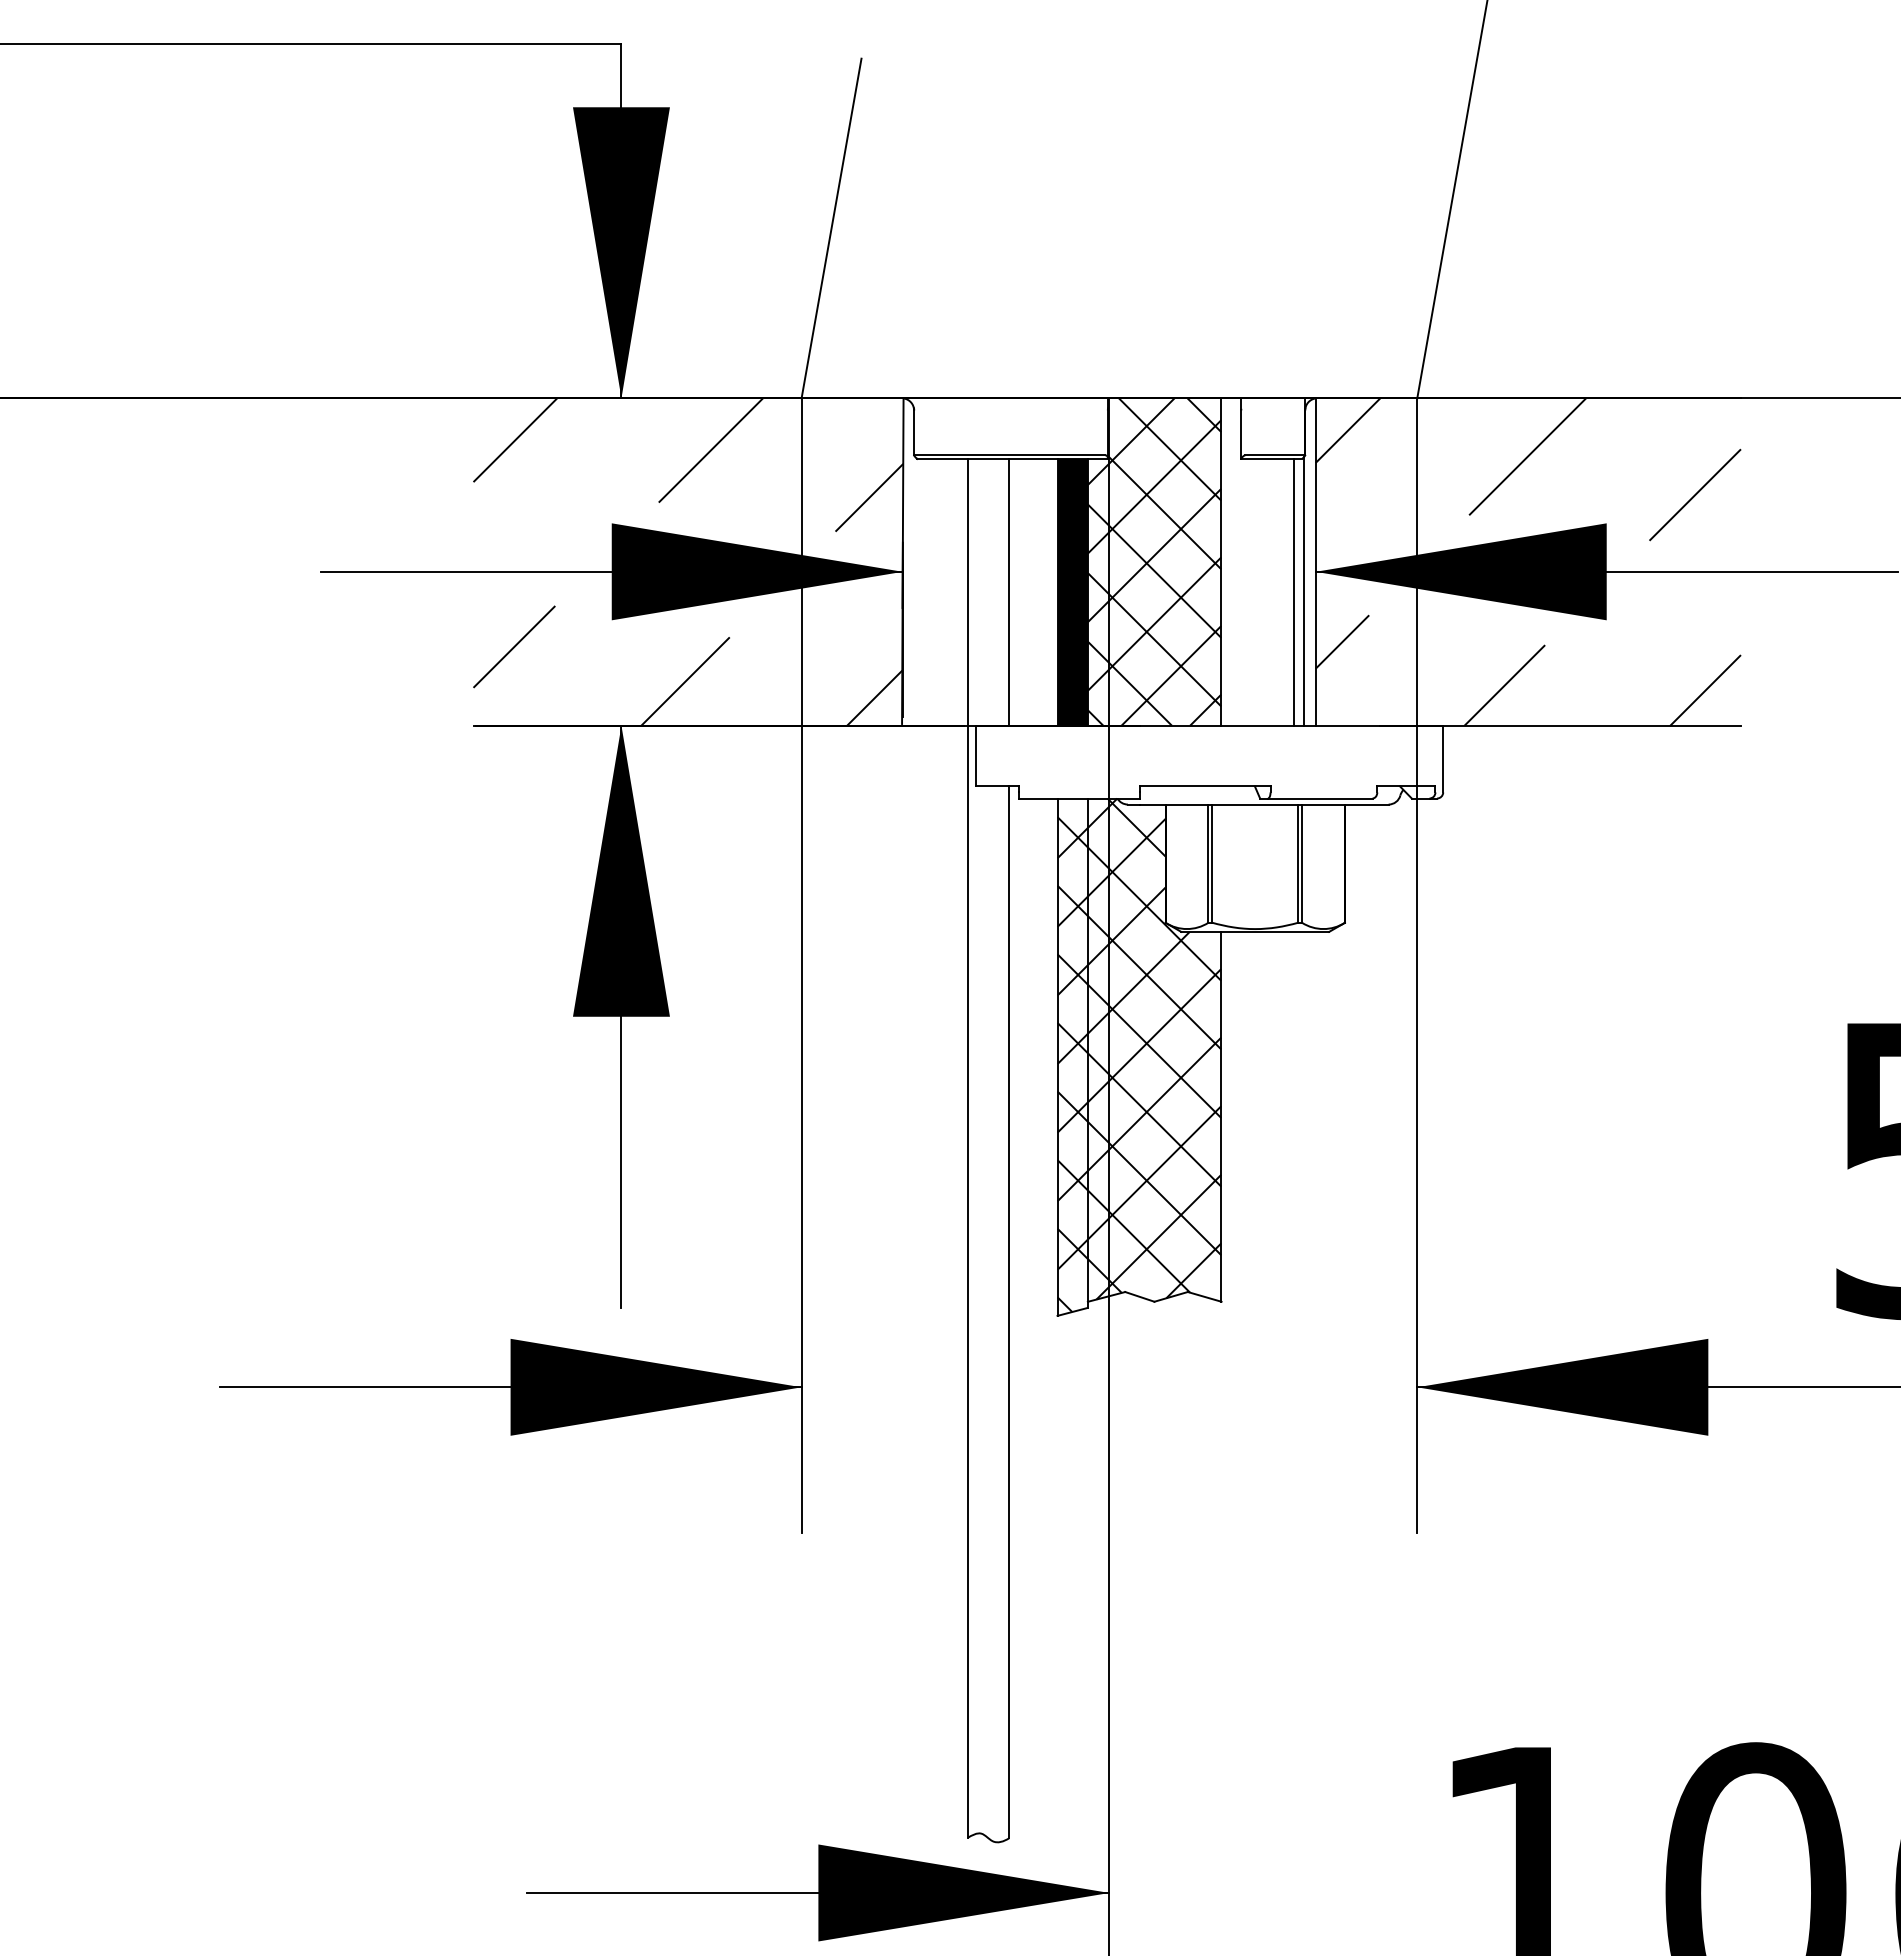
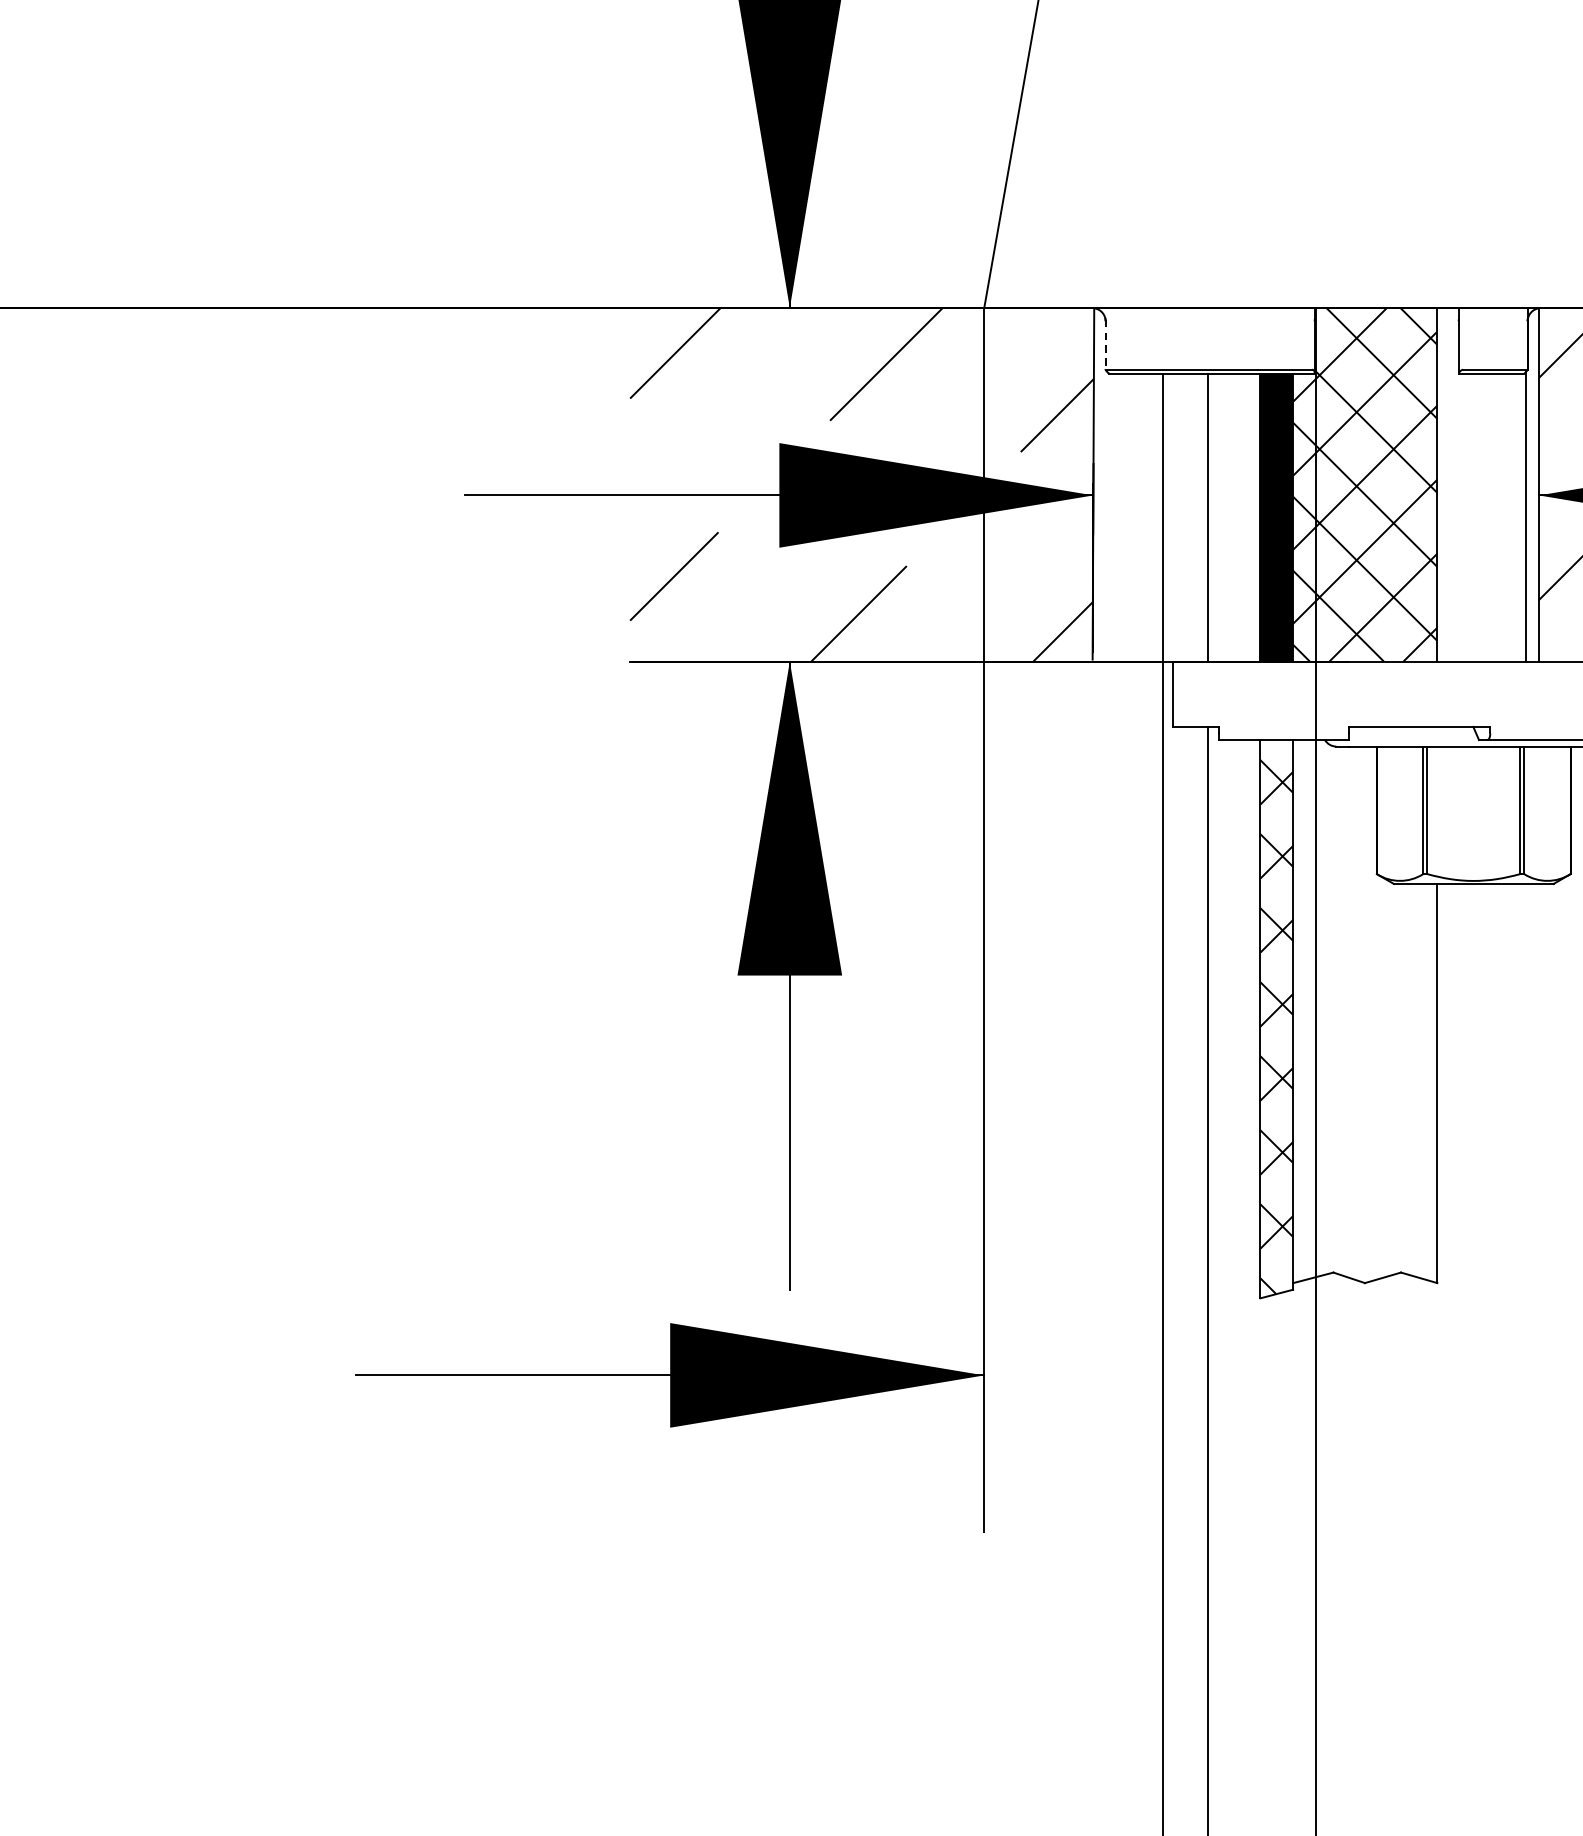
line: (914, 432) -> (1106, 345), solid -> dashed
line: (1294, 591) -> (1516, 516), removed
hatch: (1154, 1048) -> (1365, 1009), removed

